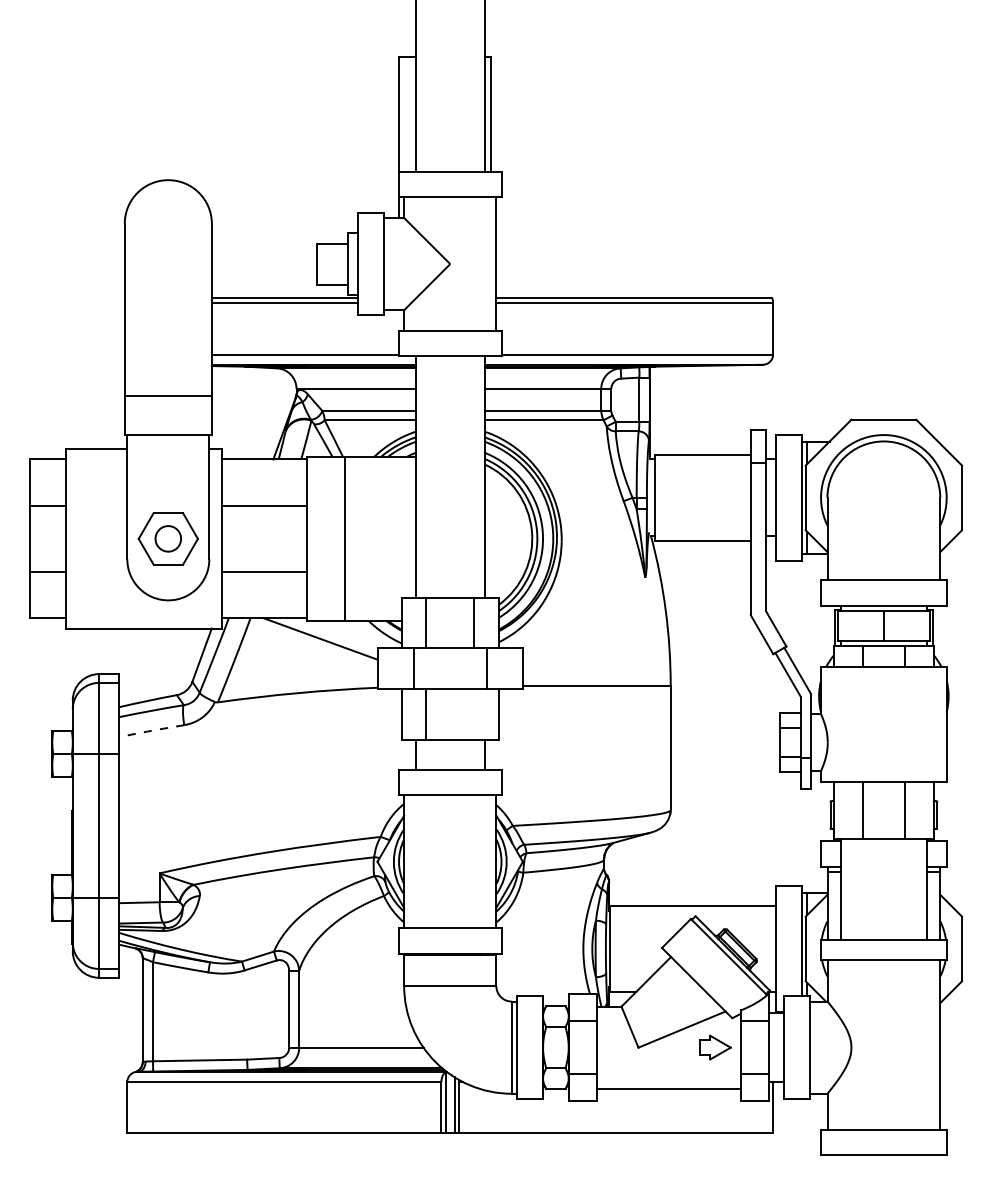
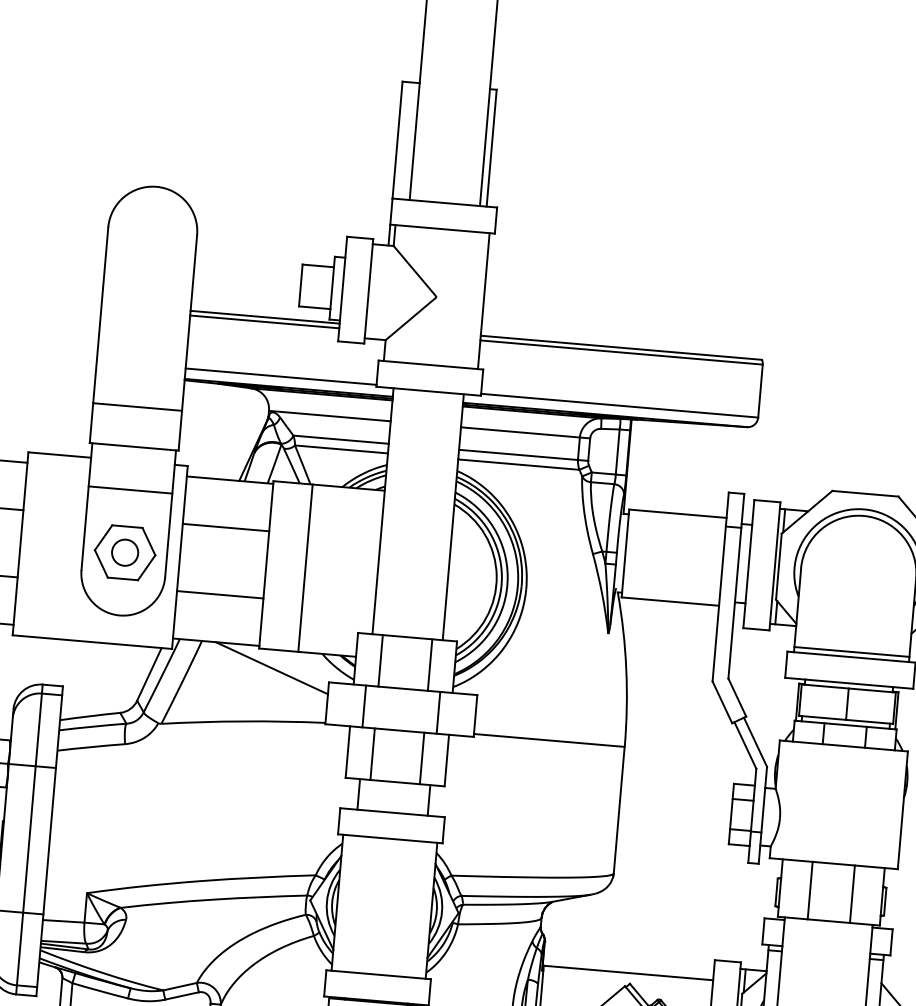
line: (168, 477) -> (130, 490), added
line: (883, 574) -> (851, 651), added
line: (474, 714) -> (422, 758), added
arc: (151, 730) -> (91, 746), dashed -> solid

